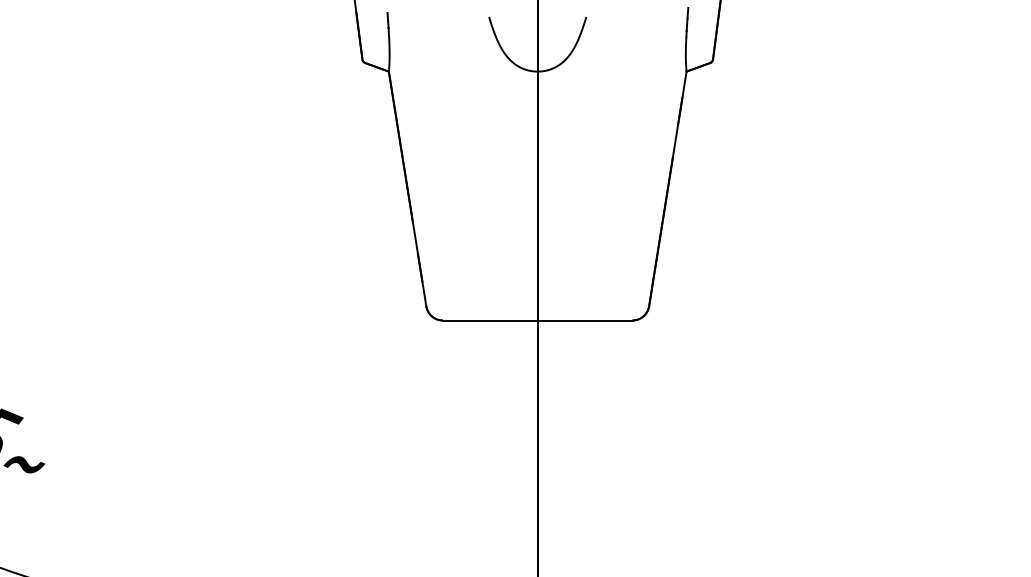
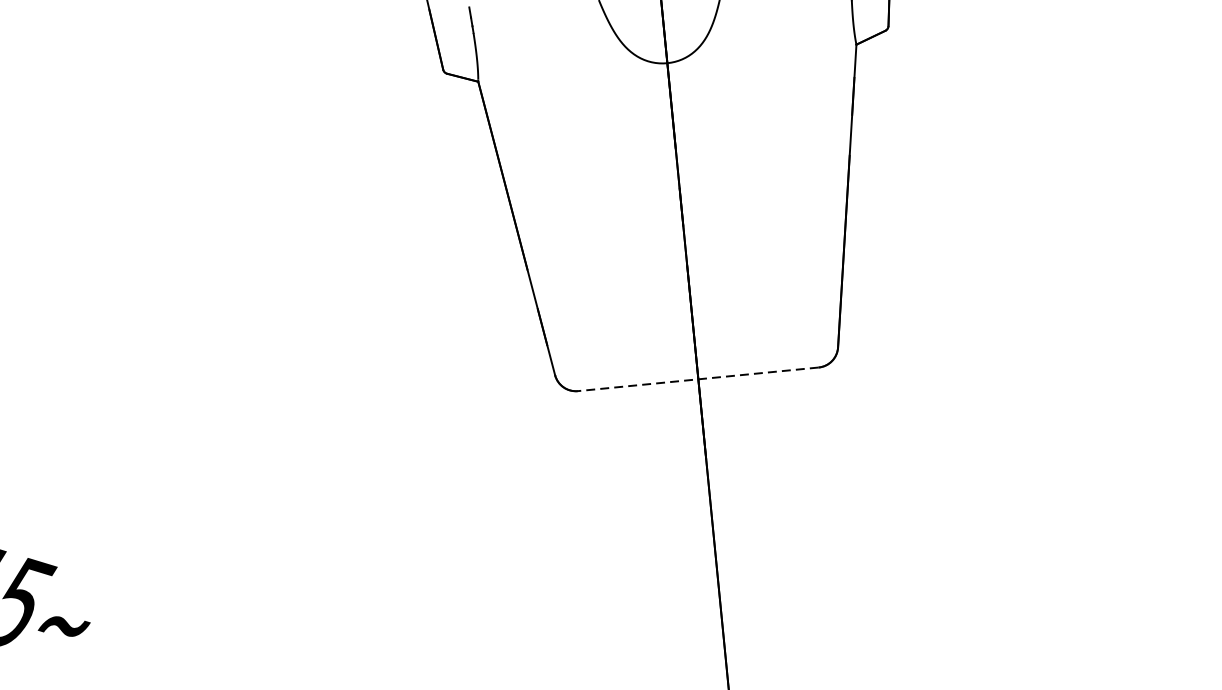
line: (537, 320) -> (698, 379), solid -> dashed

